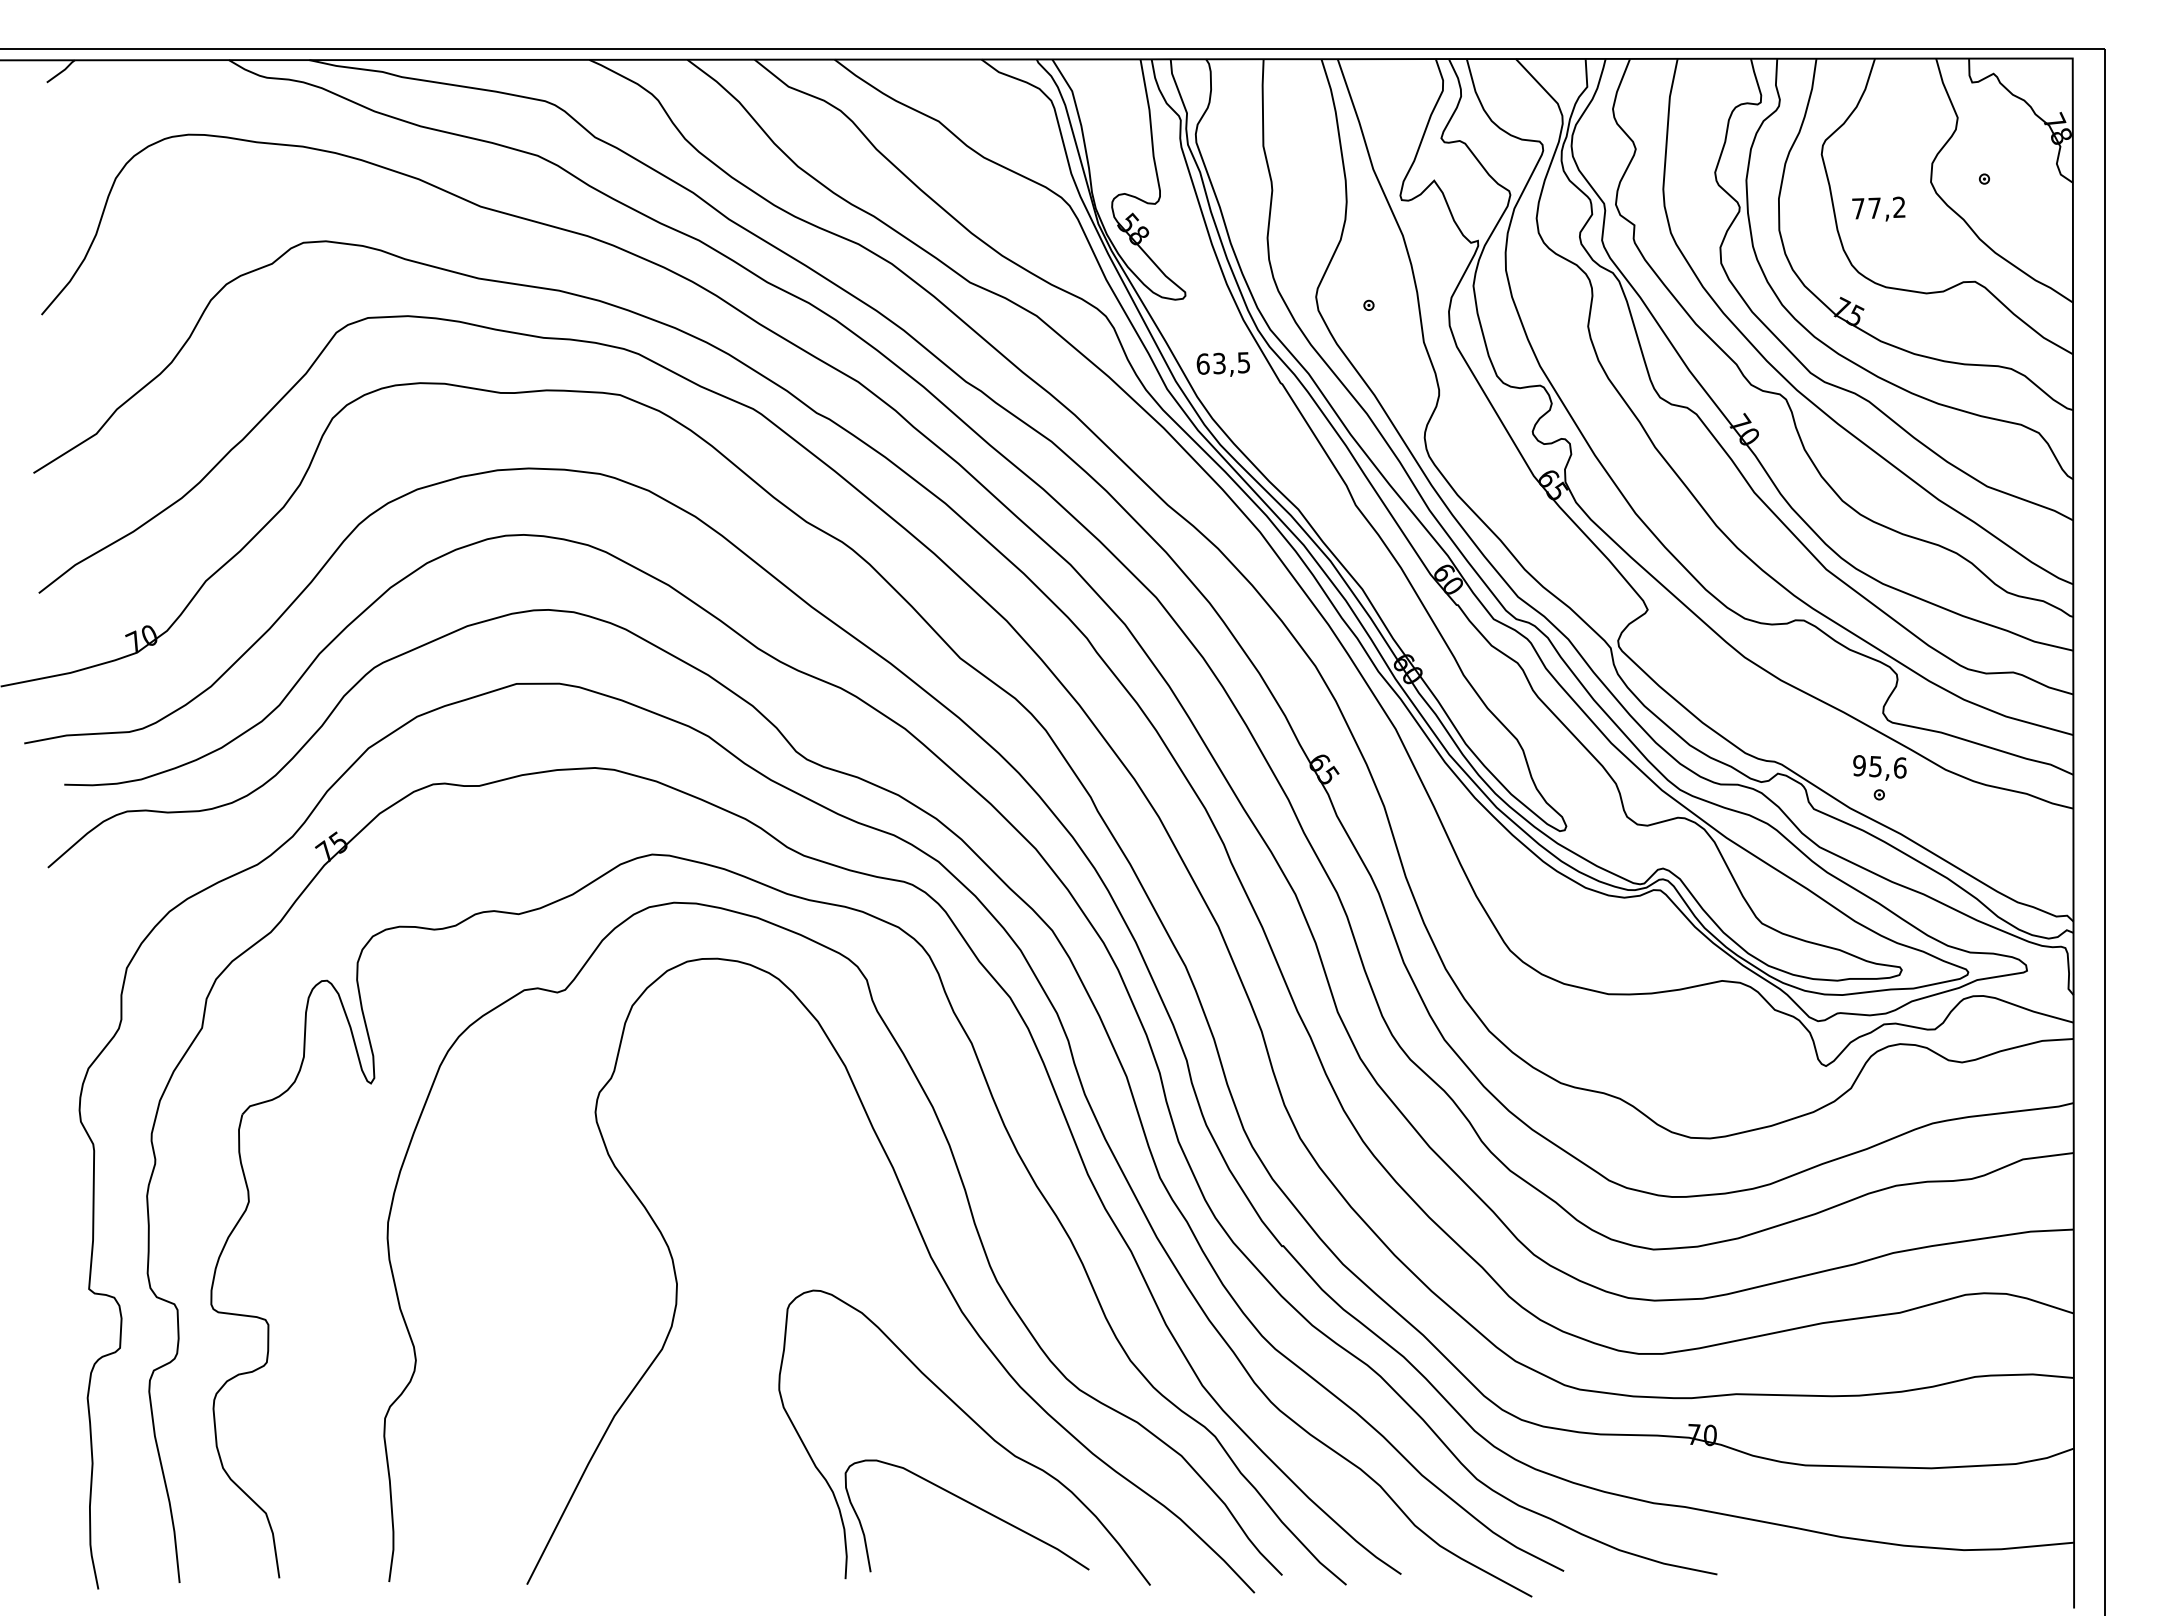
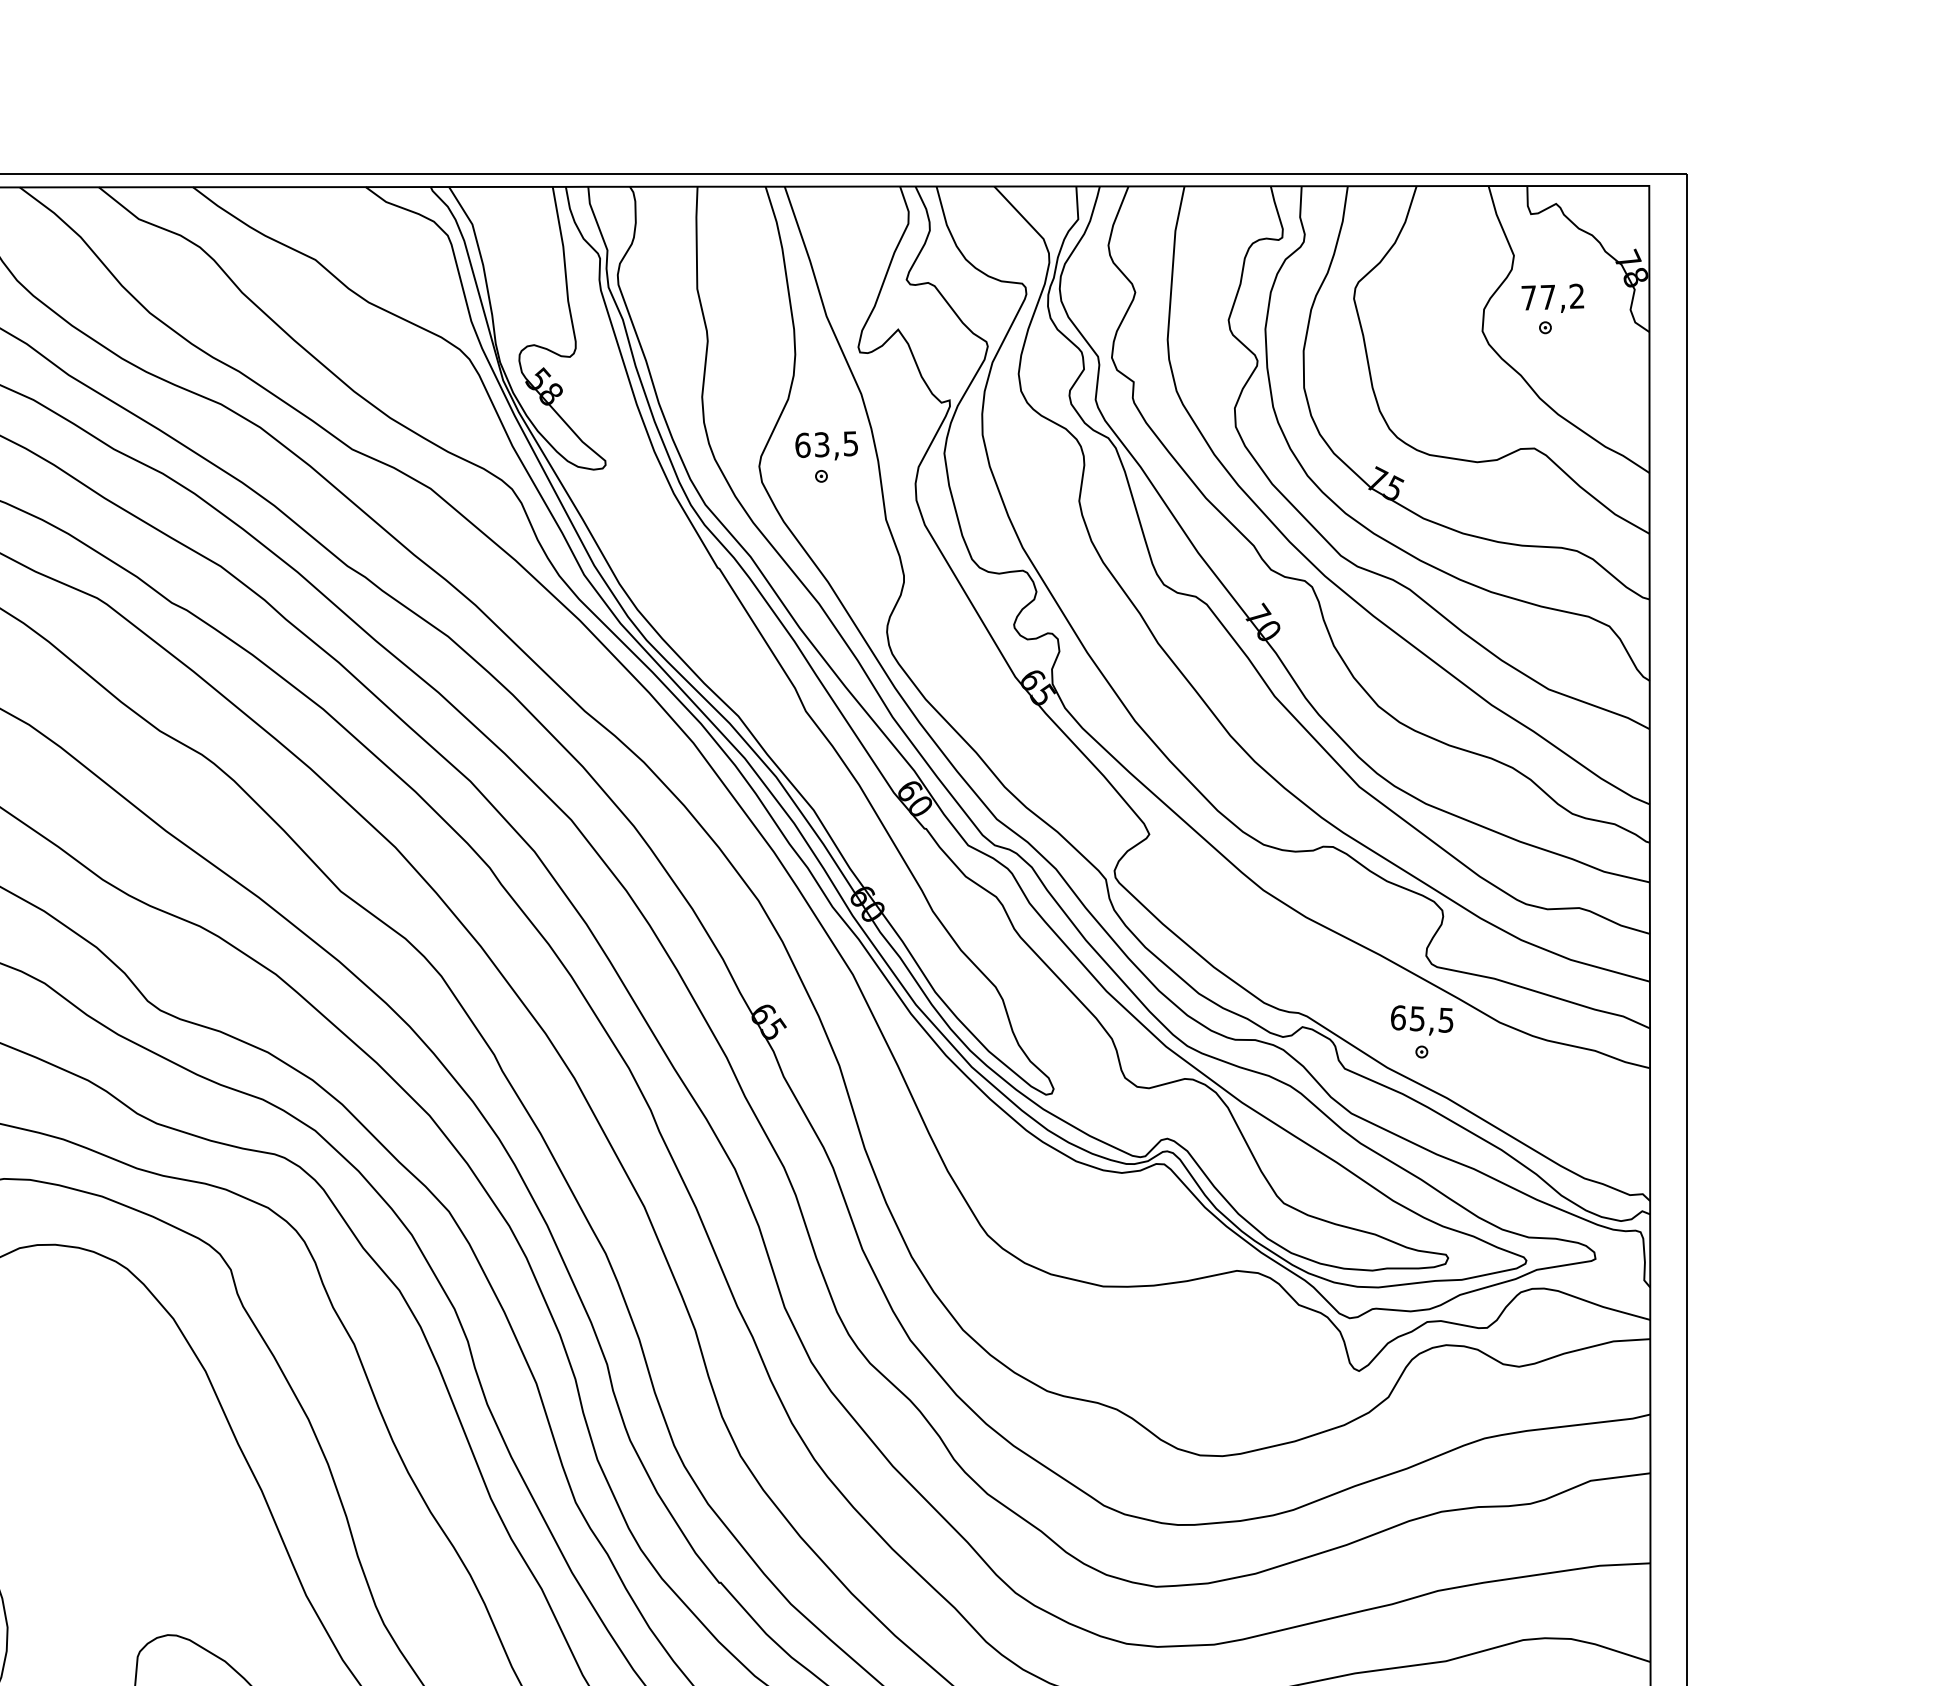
text: (1878, 208) -> (1552, 297), moved
text: (1222, 364) -> (825, 445), moved
text: (1879, 766) -> (1421, 1018), 95,6 -> 65,5

